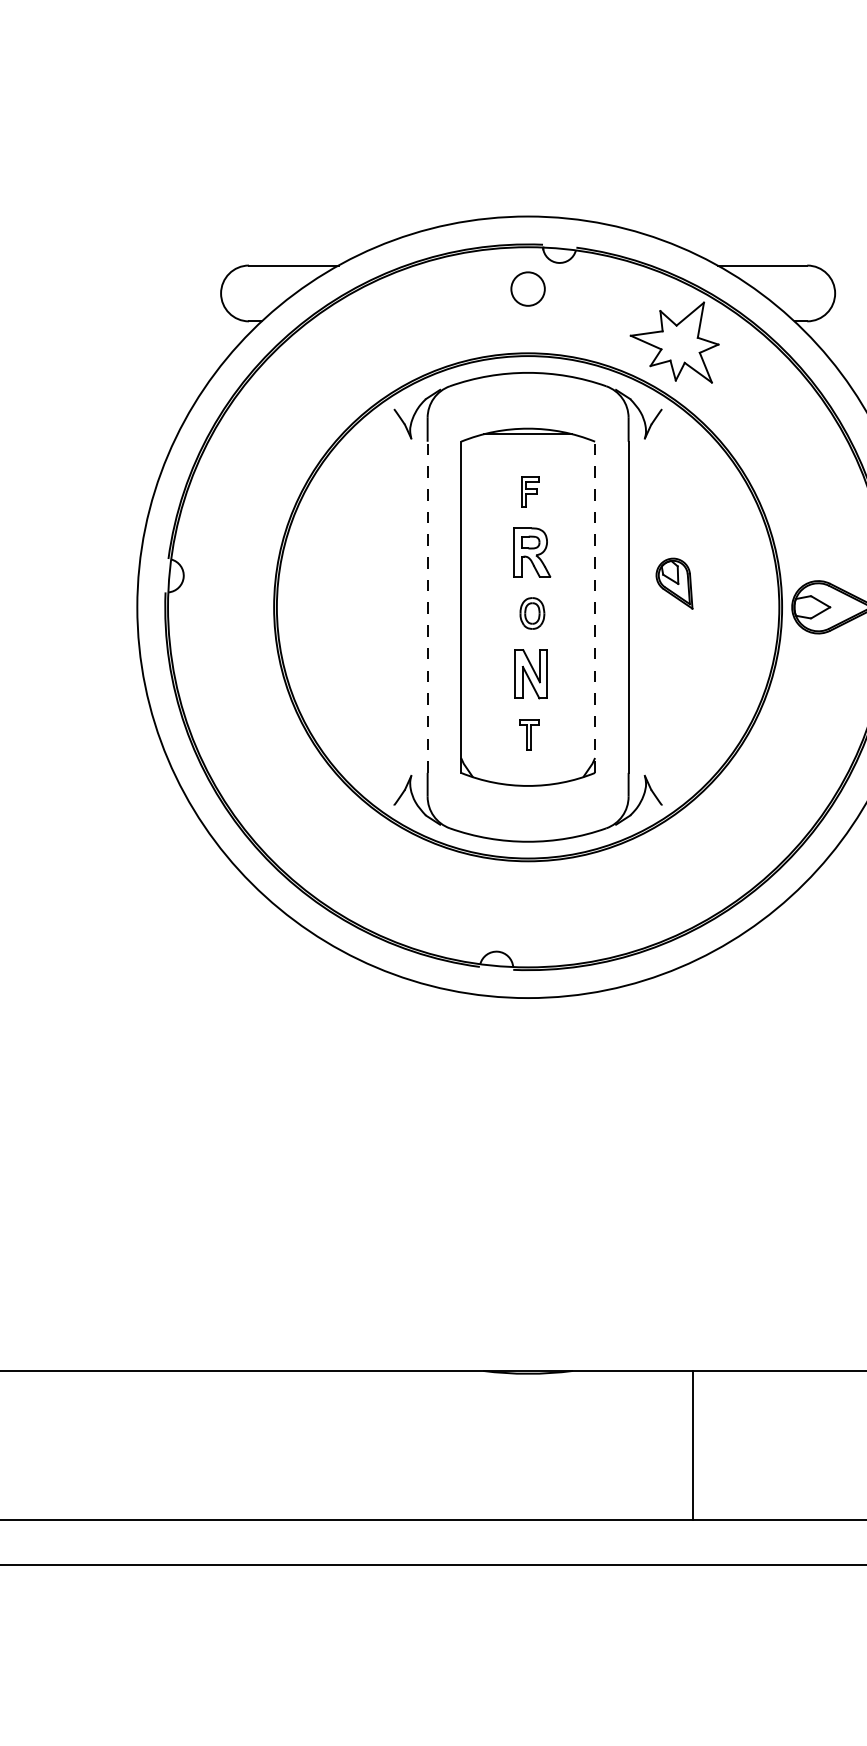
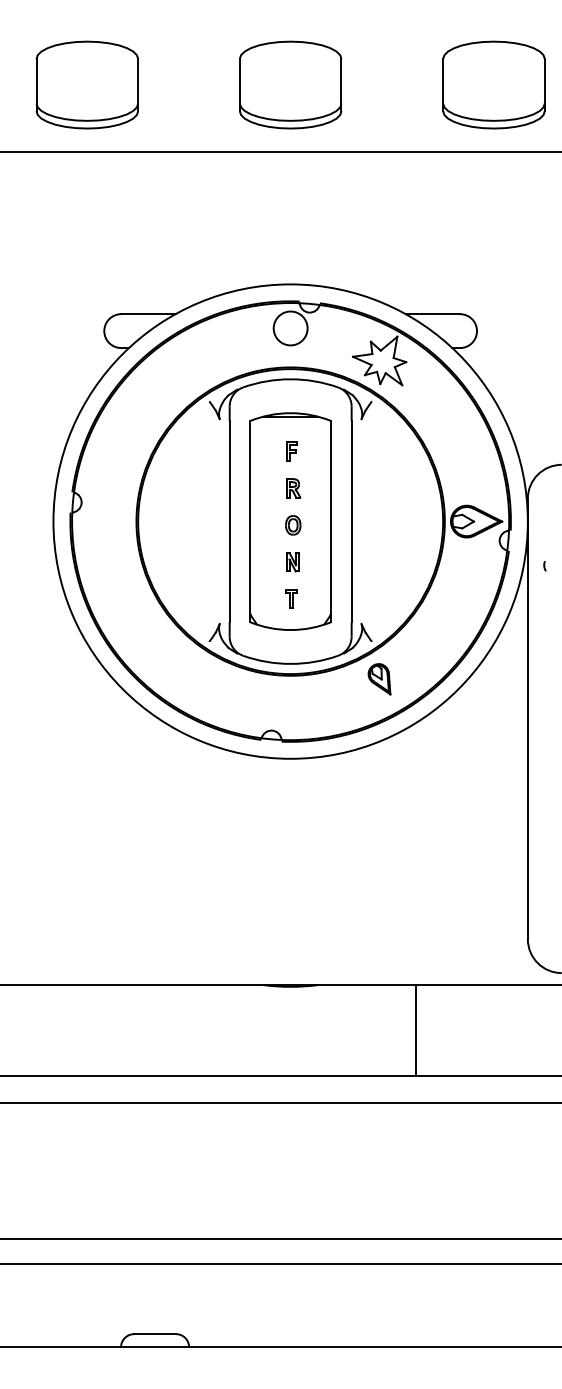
circle: (527, 289) -> (290, 328), size x1.67
part: (532, 552) -> (293, 488), size x0.62
part: (674, 584) -> (379, 679), moved
line: (427, 607) -> (229, 521), dashed -> solid
line: (595, 607) -> (331, 521), dashed -> solid
part: (531, 674) -> (292, 562), size x0.62
line: (694, 1445) -> (416, 1030), moved

